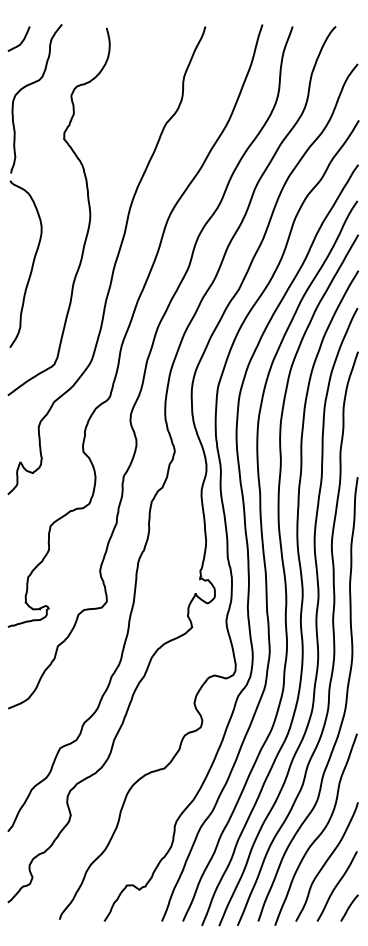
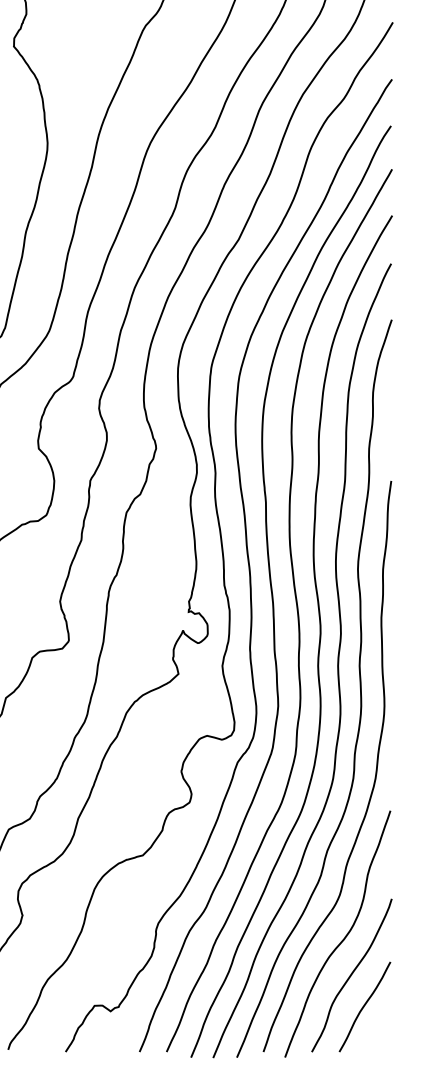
curve: (349, 907) -> (380, 1034), removed

